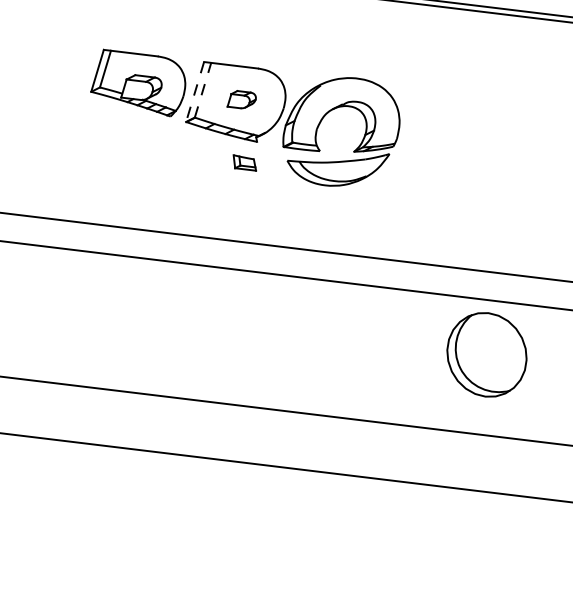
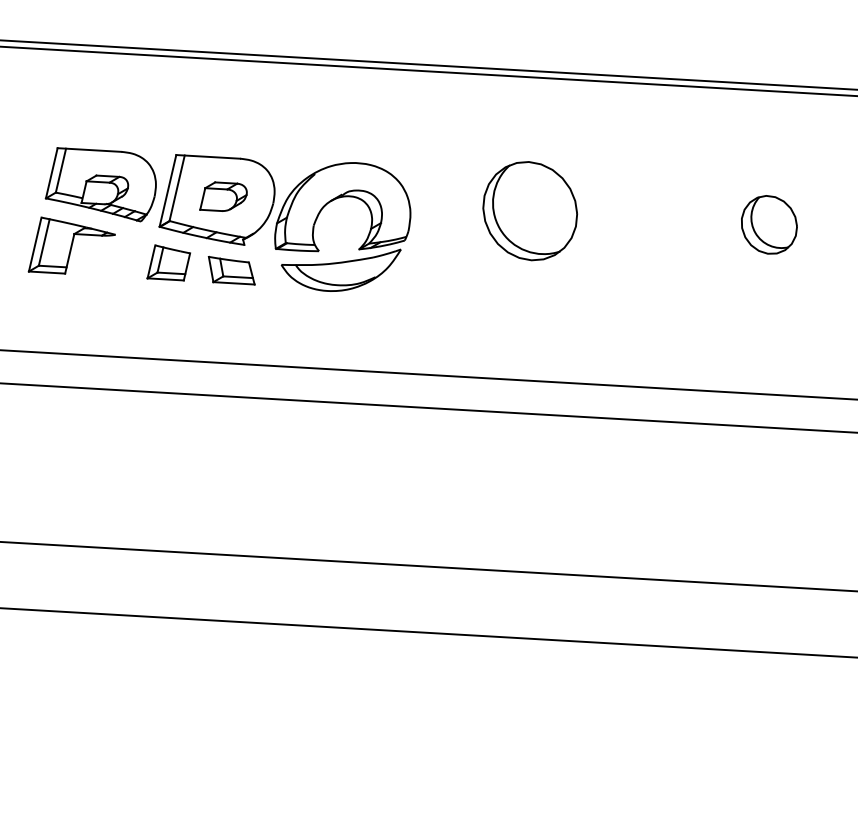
line: (203, 90) -> (177, 188), dashed -> solid
line: (194, 91) -> (167, 190), dashed -> solid
part: (241, 99) -> (223, 196), size x1.43
part: (110, 133) -> (71, 245), added
part: (191, 152) -> (168, 262), added
part: (244, 162) -> (231, 270), size x1.67
part: (486, 355) -> (529, 211), moved

